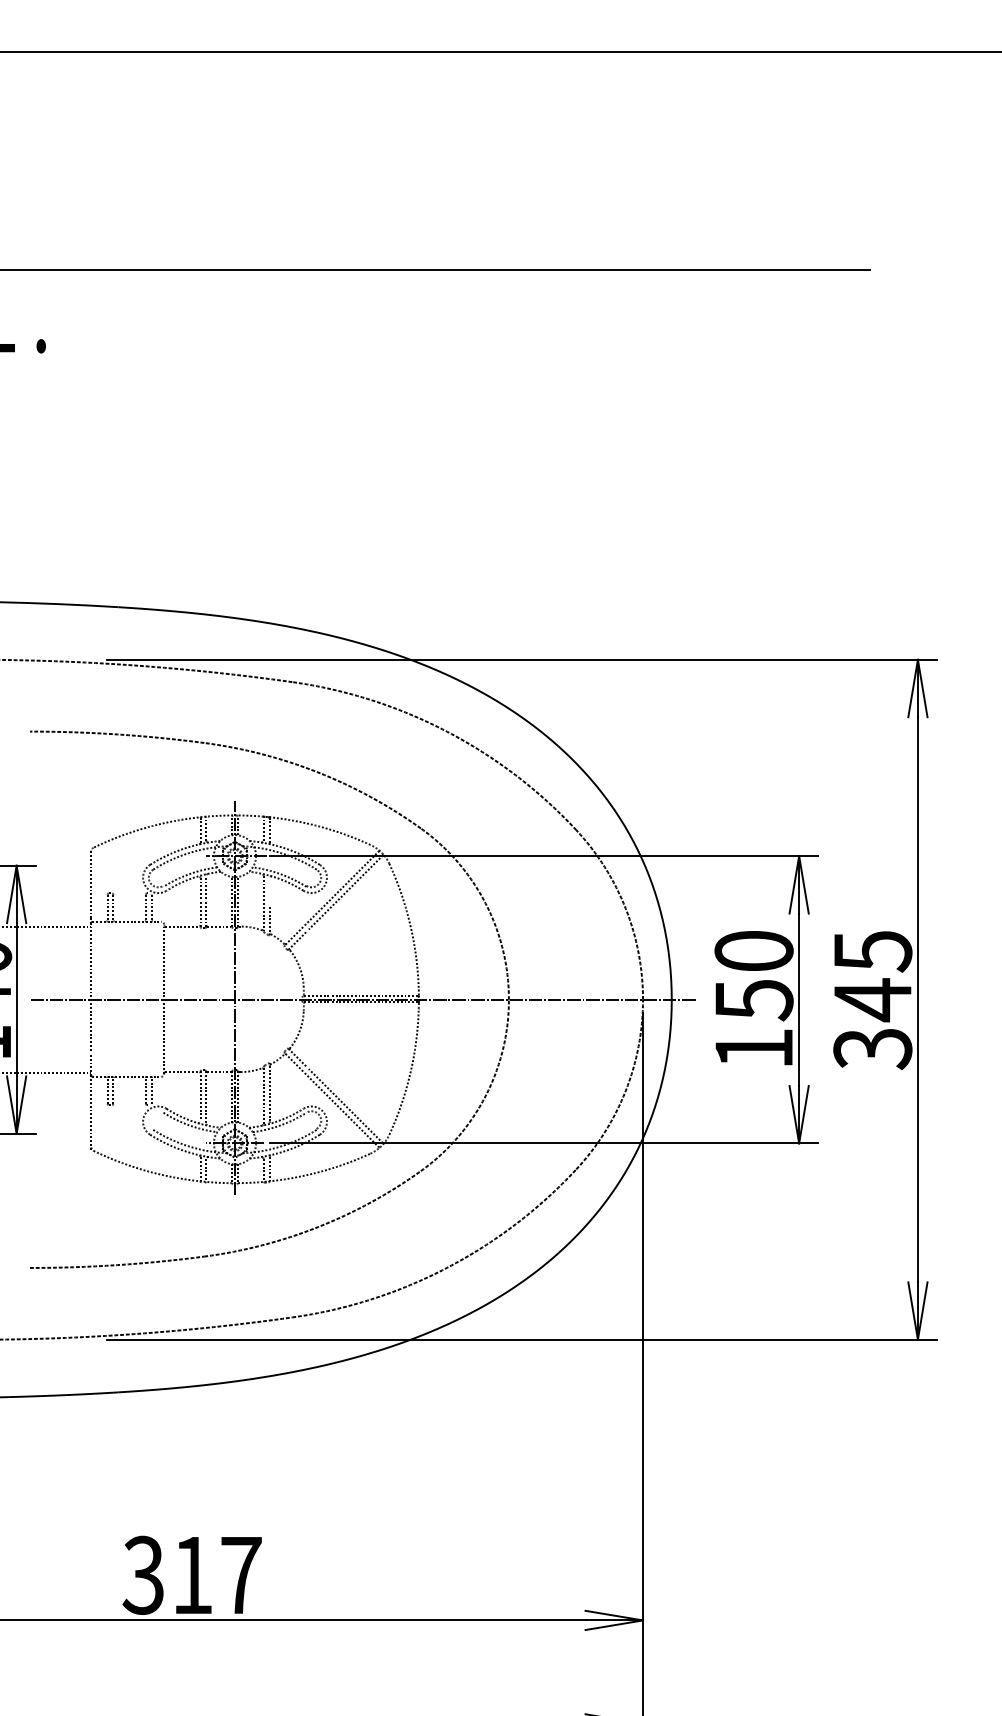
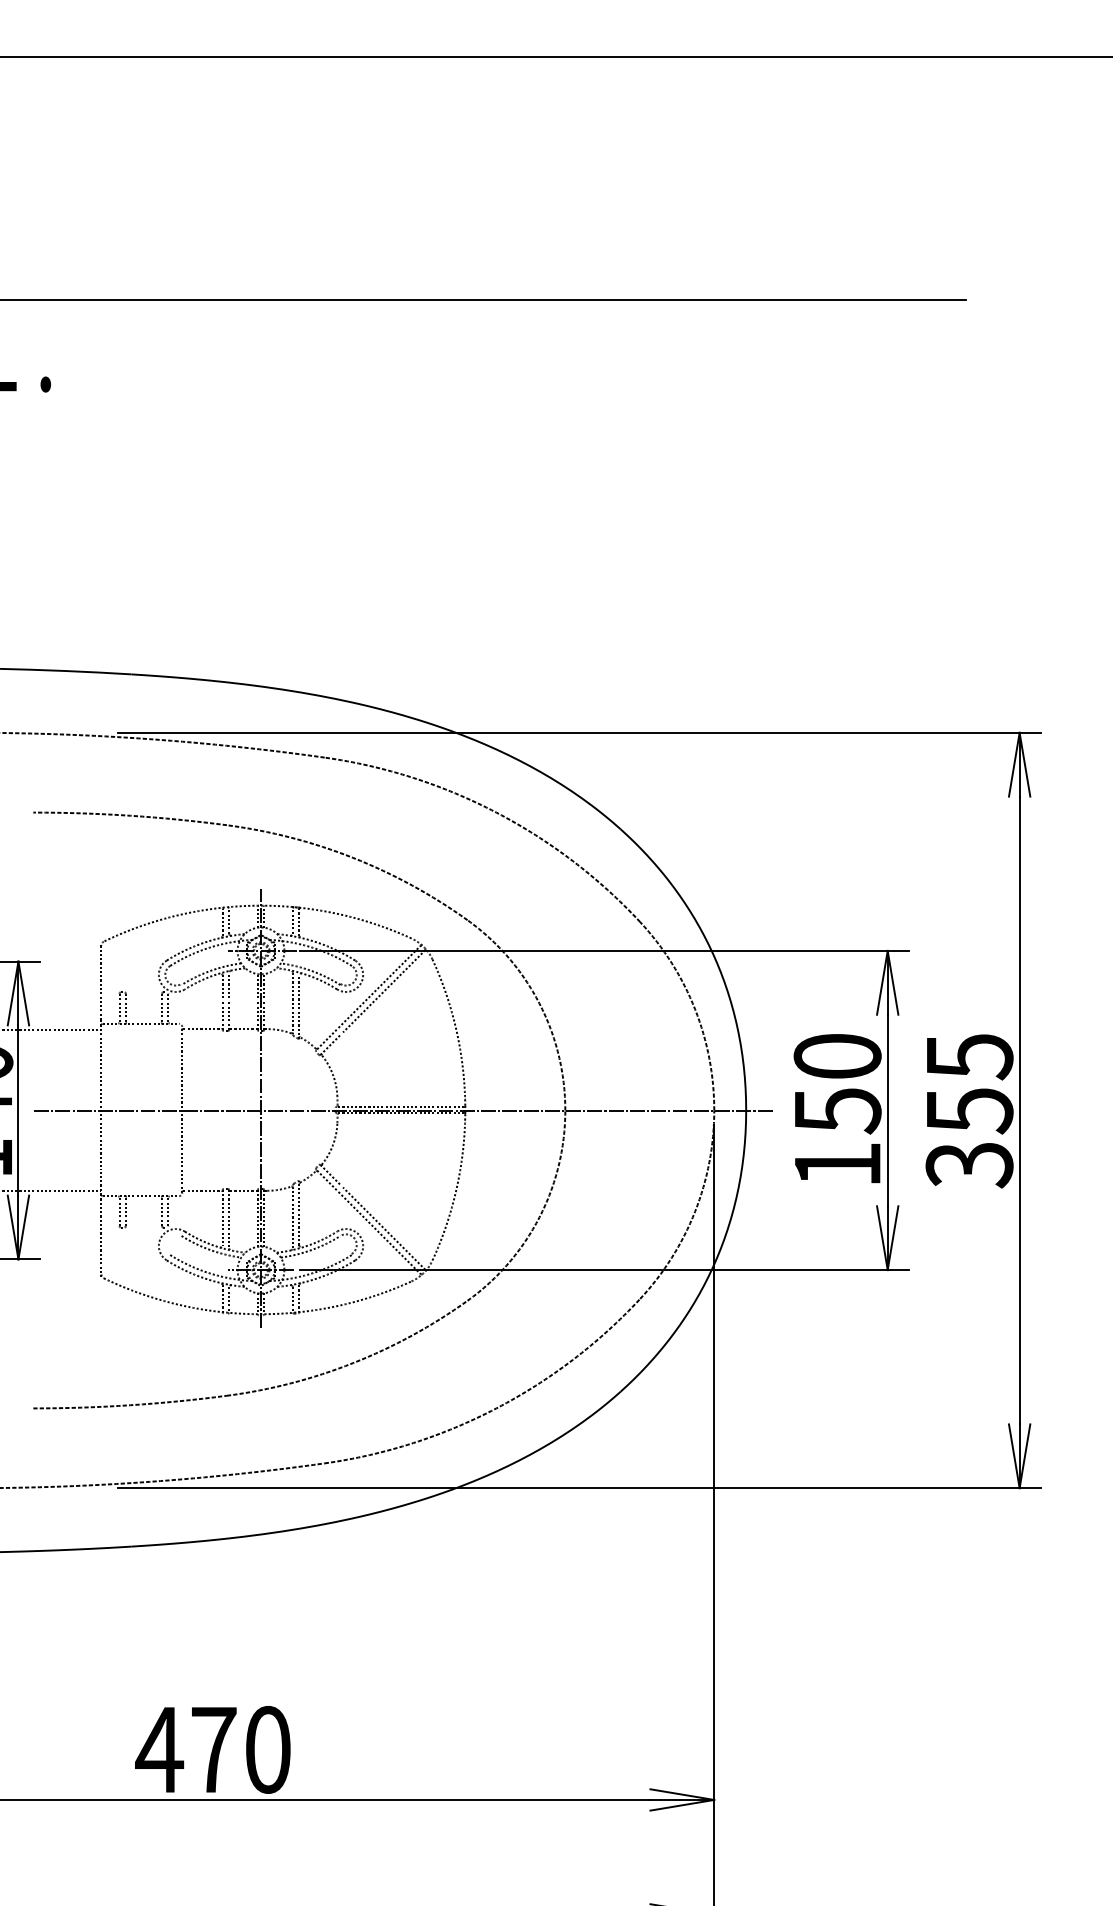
line: (269, 890) -> (299, 989), added
text: (873, 999) -> (970, 1110), 345 -> 355
text: (191, 1575) -> (212, 1749), 317 -> 470

